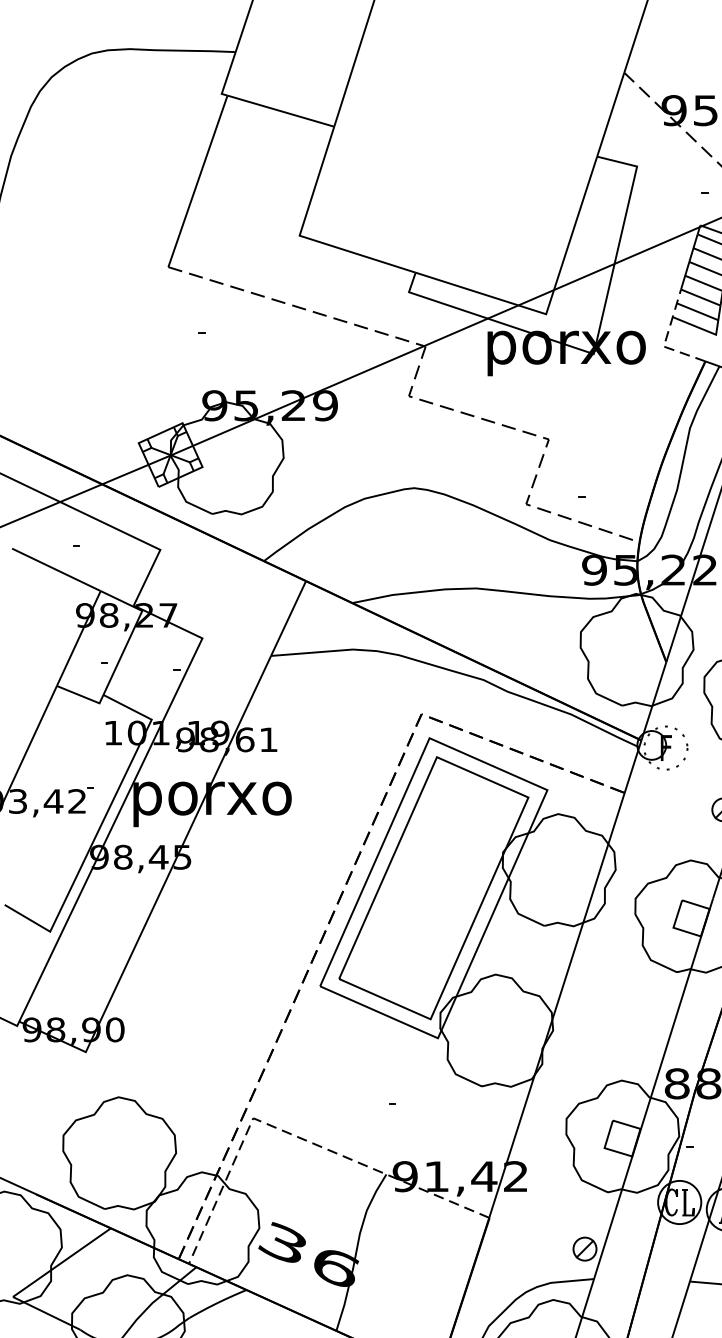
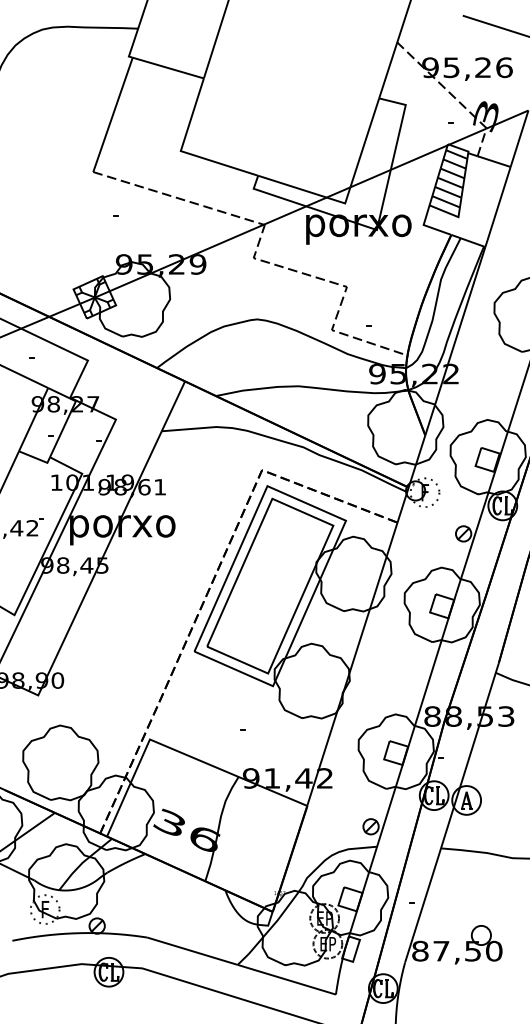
line: (666, 339) -> (425, 220), dashed -> solid
line: (296, 1136) -> (178, 751), dashed -> solid

